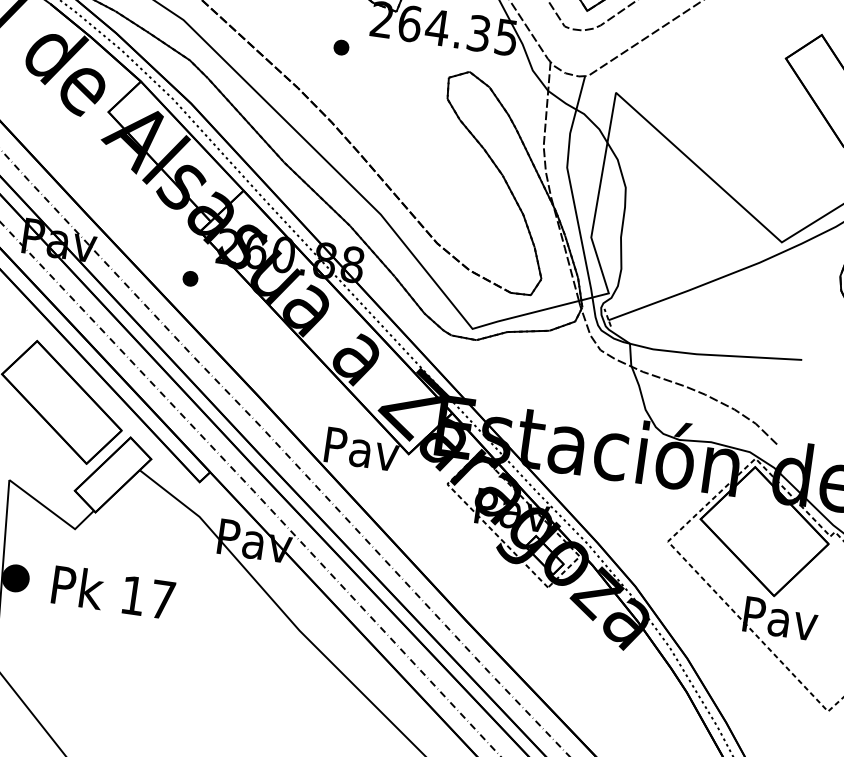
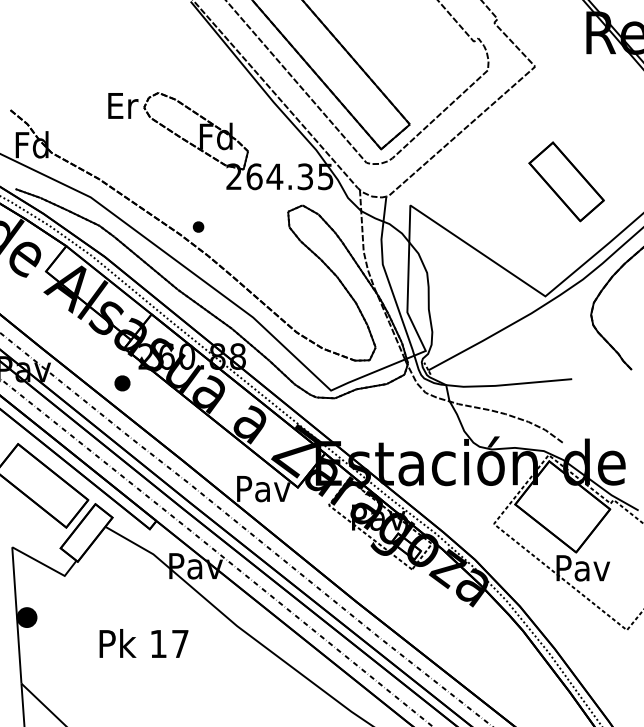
part: (341, 46) -> (198, 226), moved
part: (189, 278) -> (121, 383), size x1.4
text: (112, 592) -> (143, 643), moved

